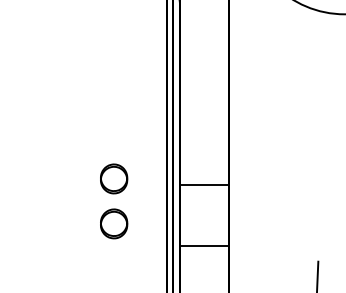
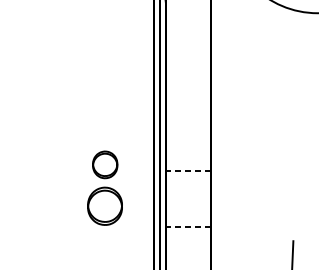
line: (204, 185) -> (188, 170), solid -> dashed
part: (114, 223) -> (105, 205), size x1.4
line: (204, 246) -> (188, 227), solid -> dashed

